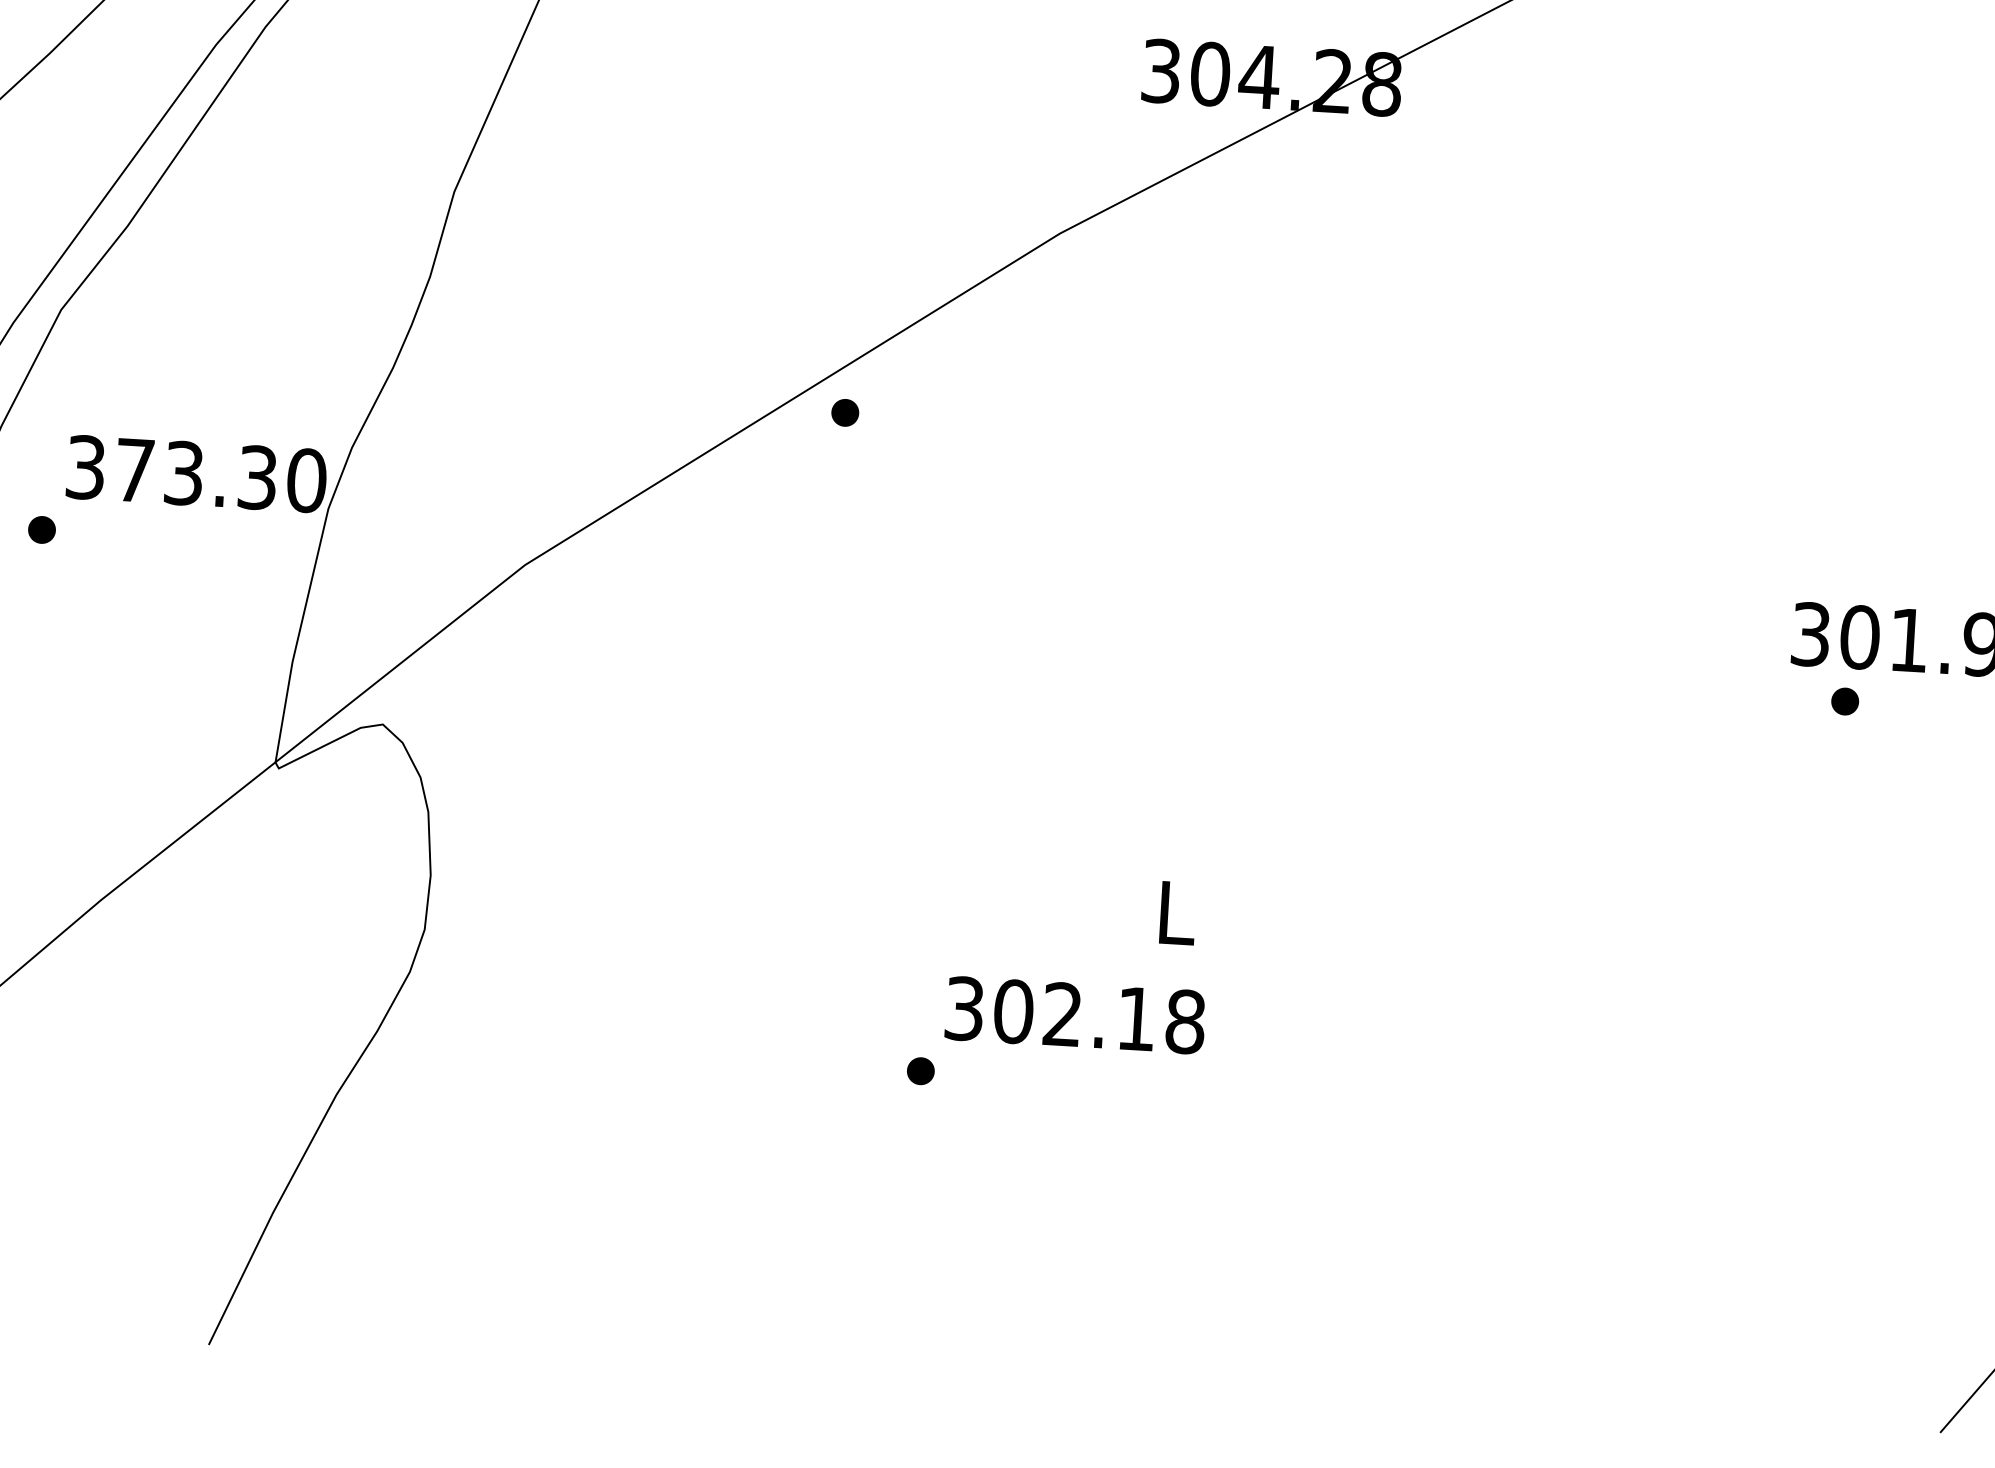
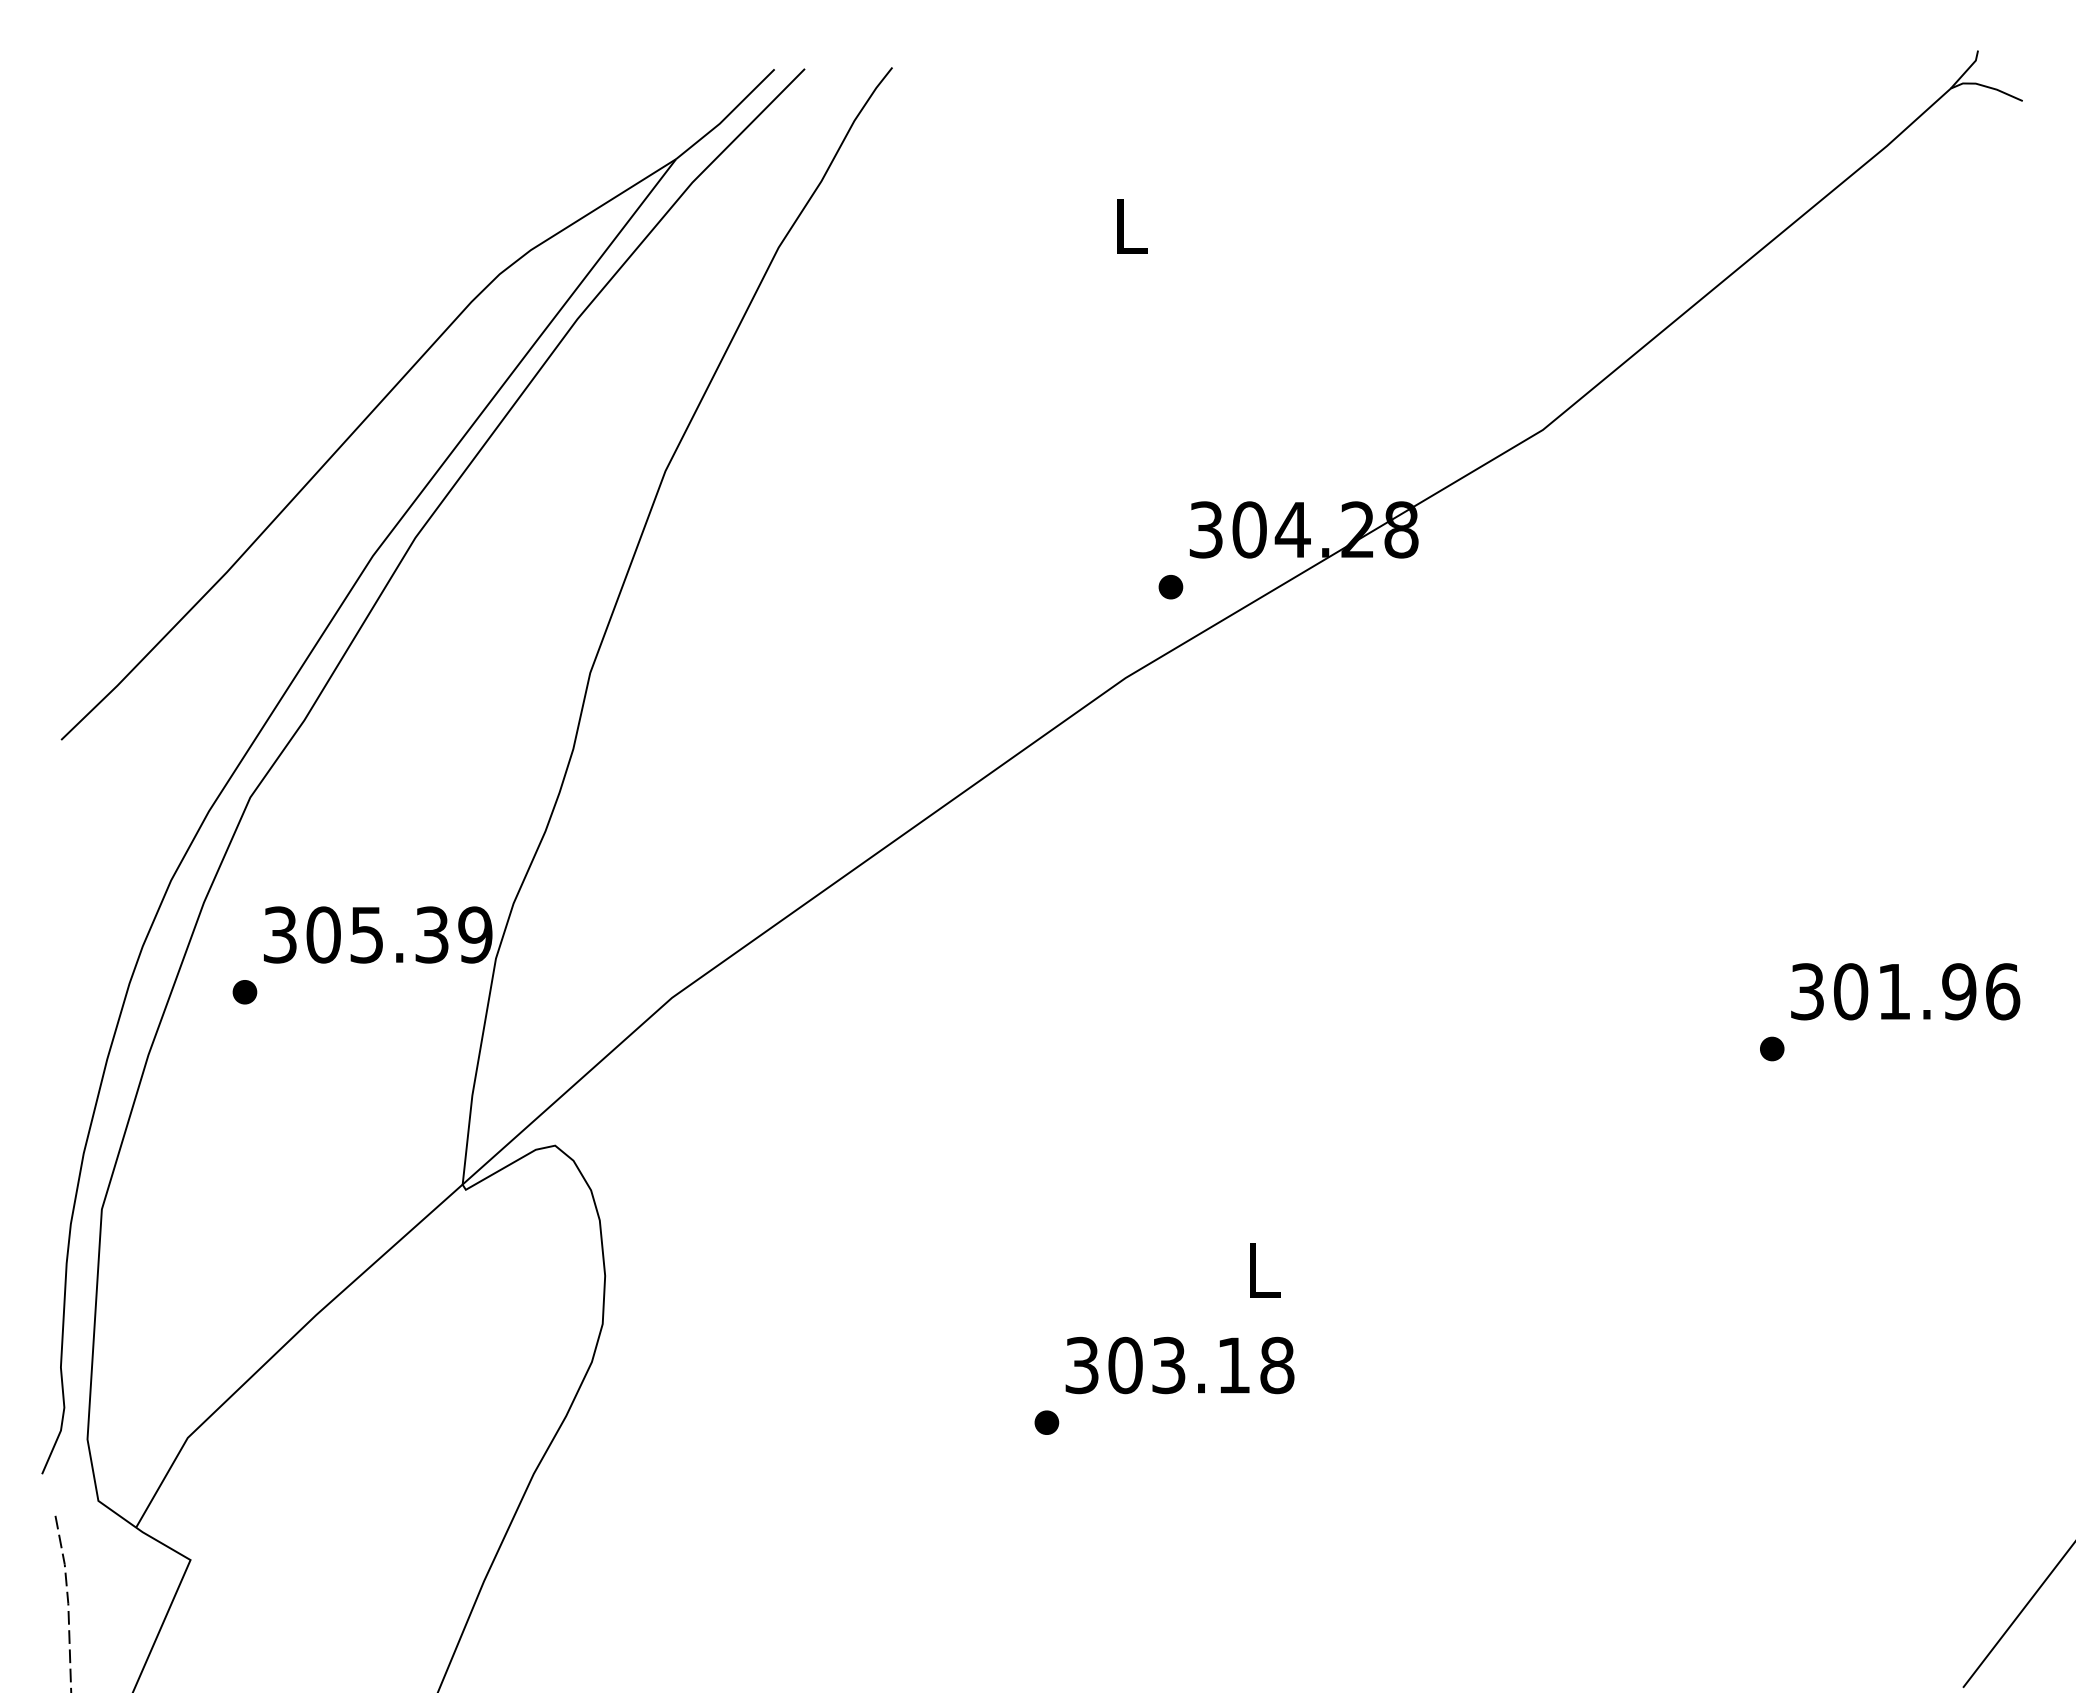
part: (844, 413) -> (1170, 587), moved
text: (220, 474) -> (399, 934), 373.30 -> 305.39
part: (1845, 701) -> (1772, 1048), moved
text: (1062, 1014) -> (1168, 1365), 302.18 -> 303.18

